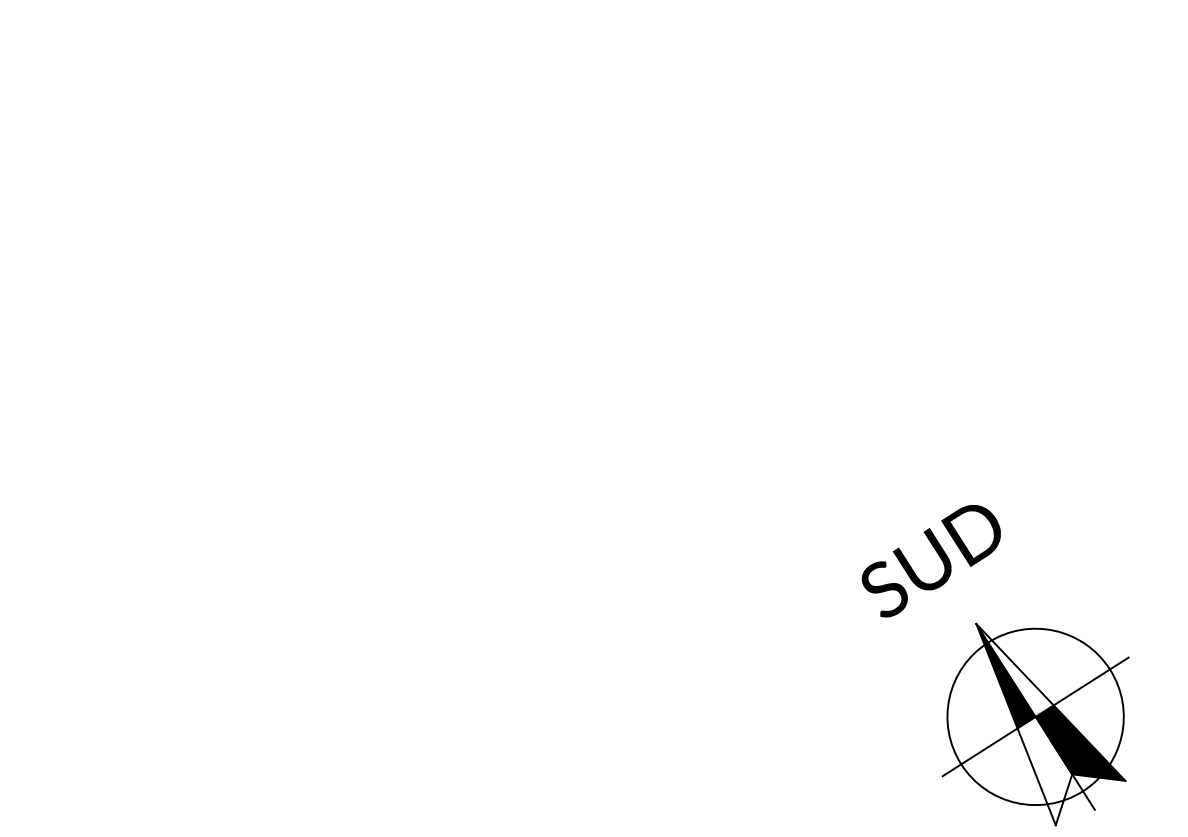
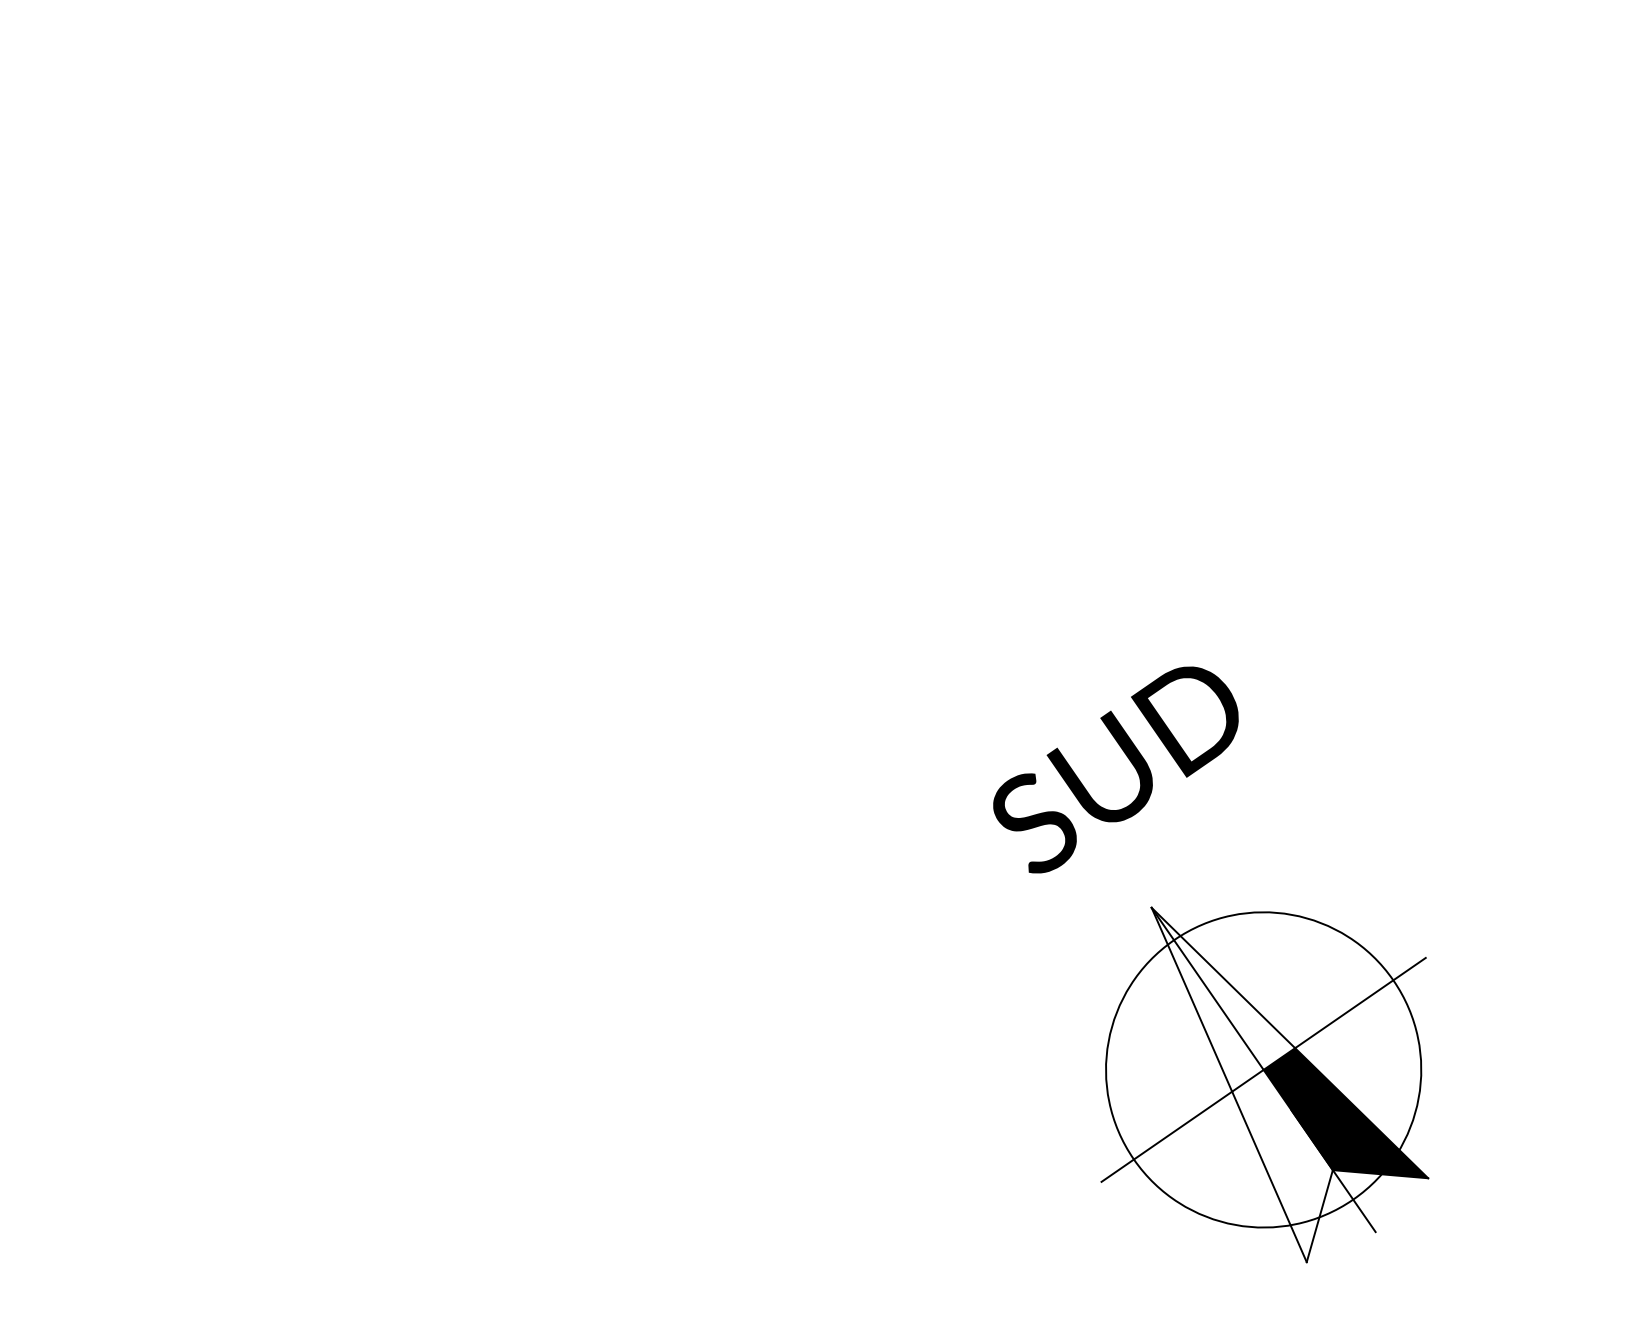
text: (930, 561) -> (1114, 770), moved
fill: (1005, 676) -> (1207, 999), removed

